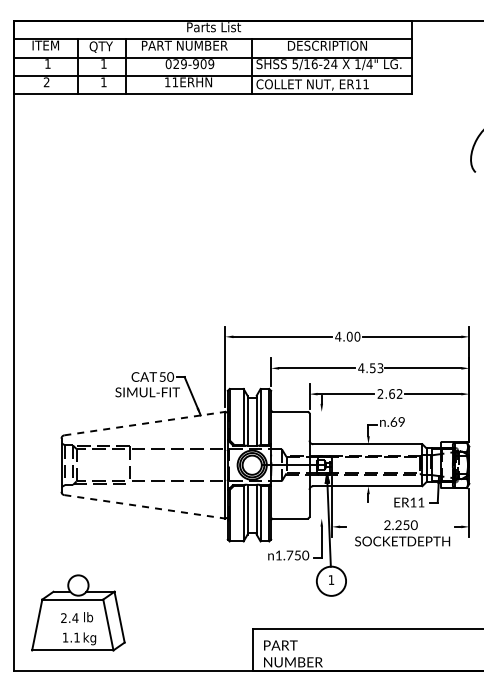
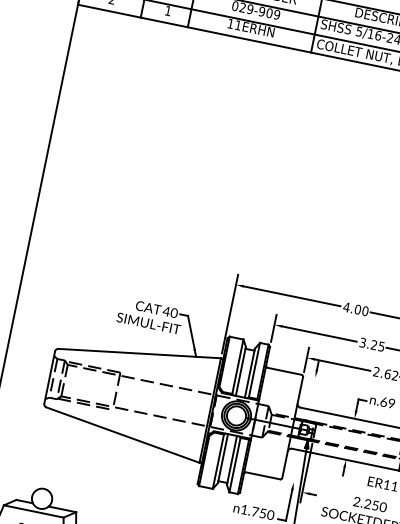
text: (370, 368) -> (371, 344), 4.53 -> 3.25
text: (162, 376) -> (166, 310), 50 -> 40
line: (145, 423) -> (140, 353), dashed -> solid
line: (145, 506) -> (123, 434), dashed -> solid

